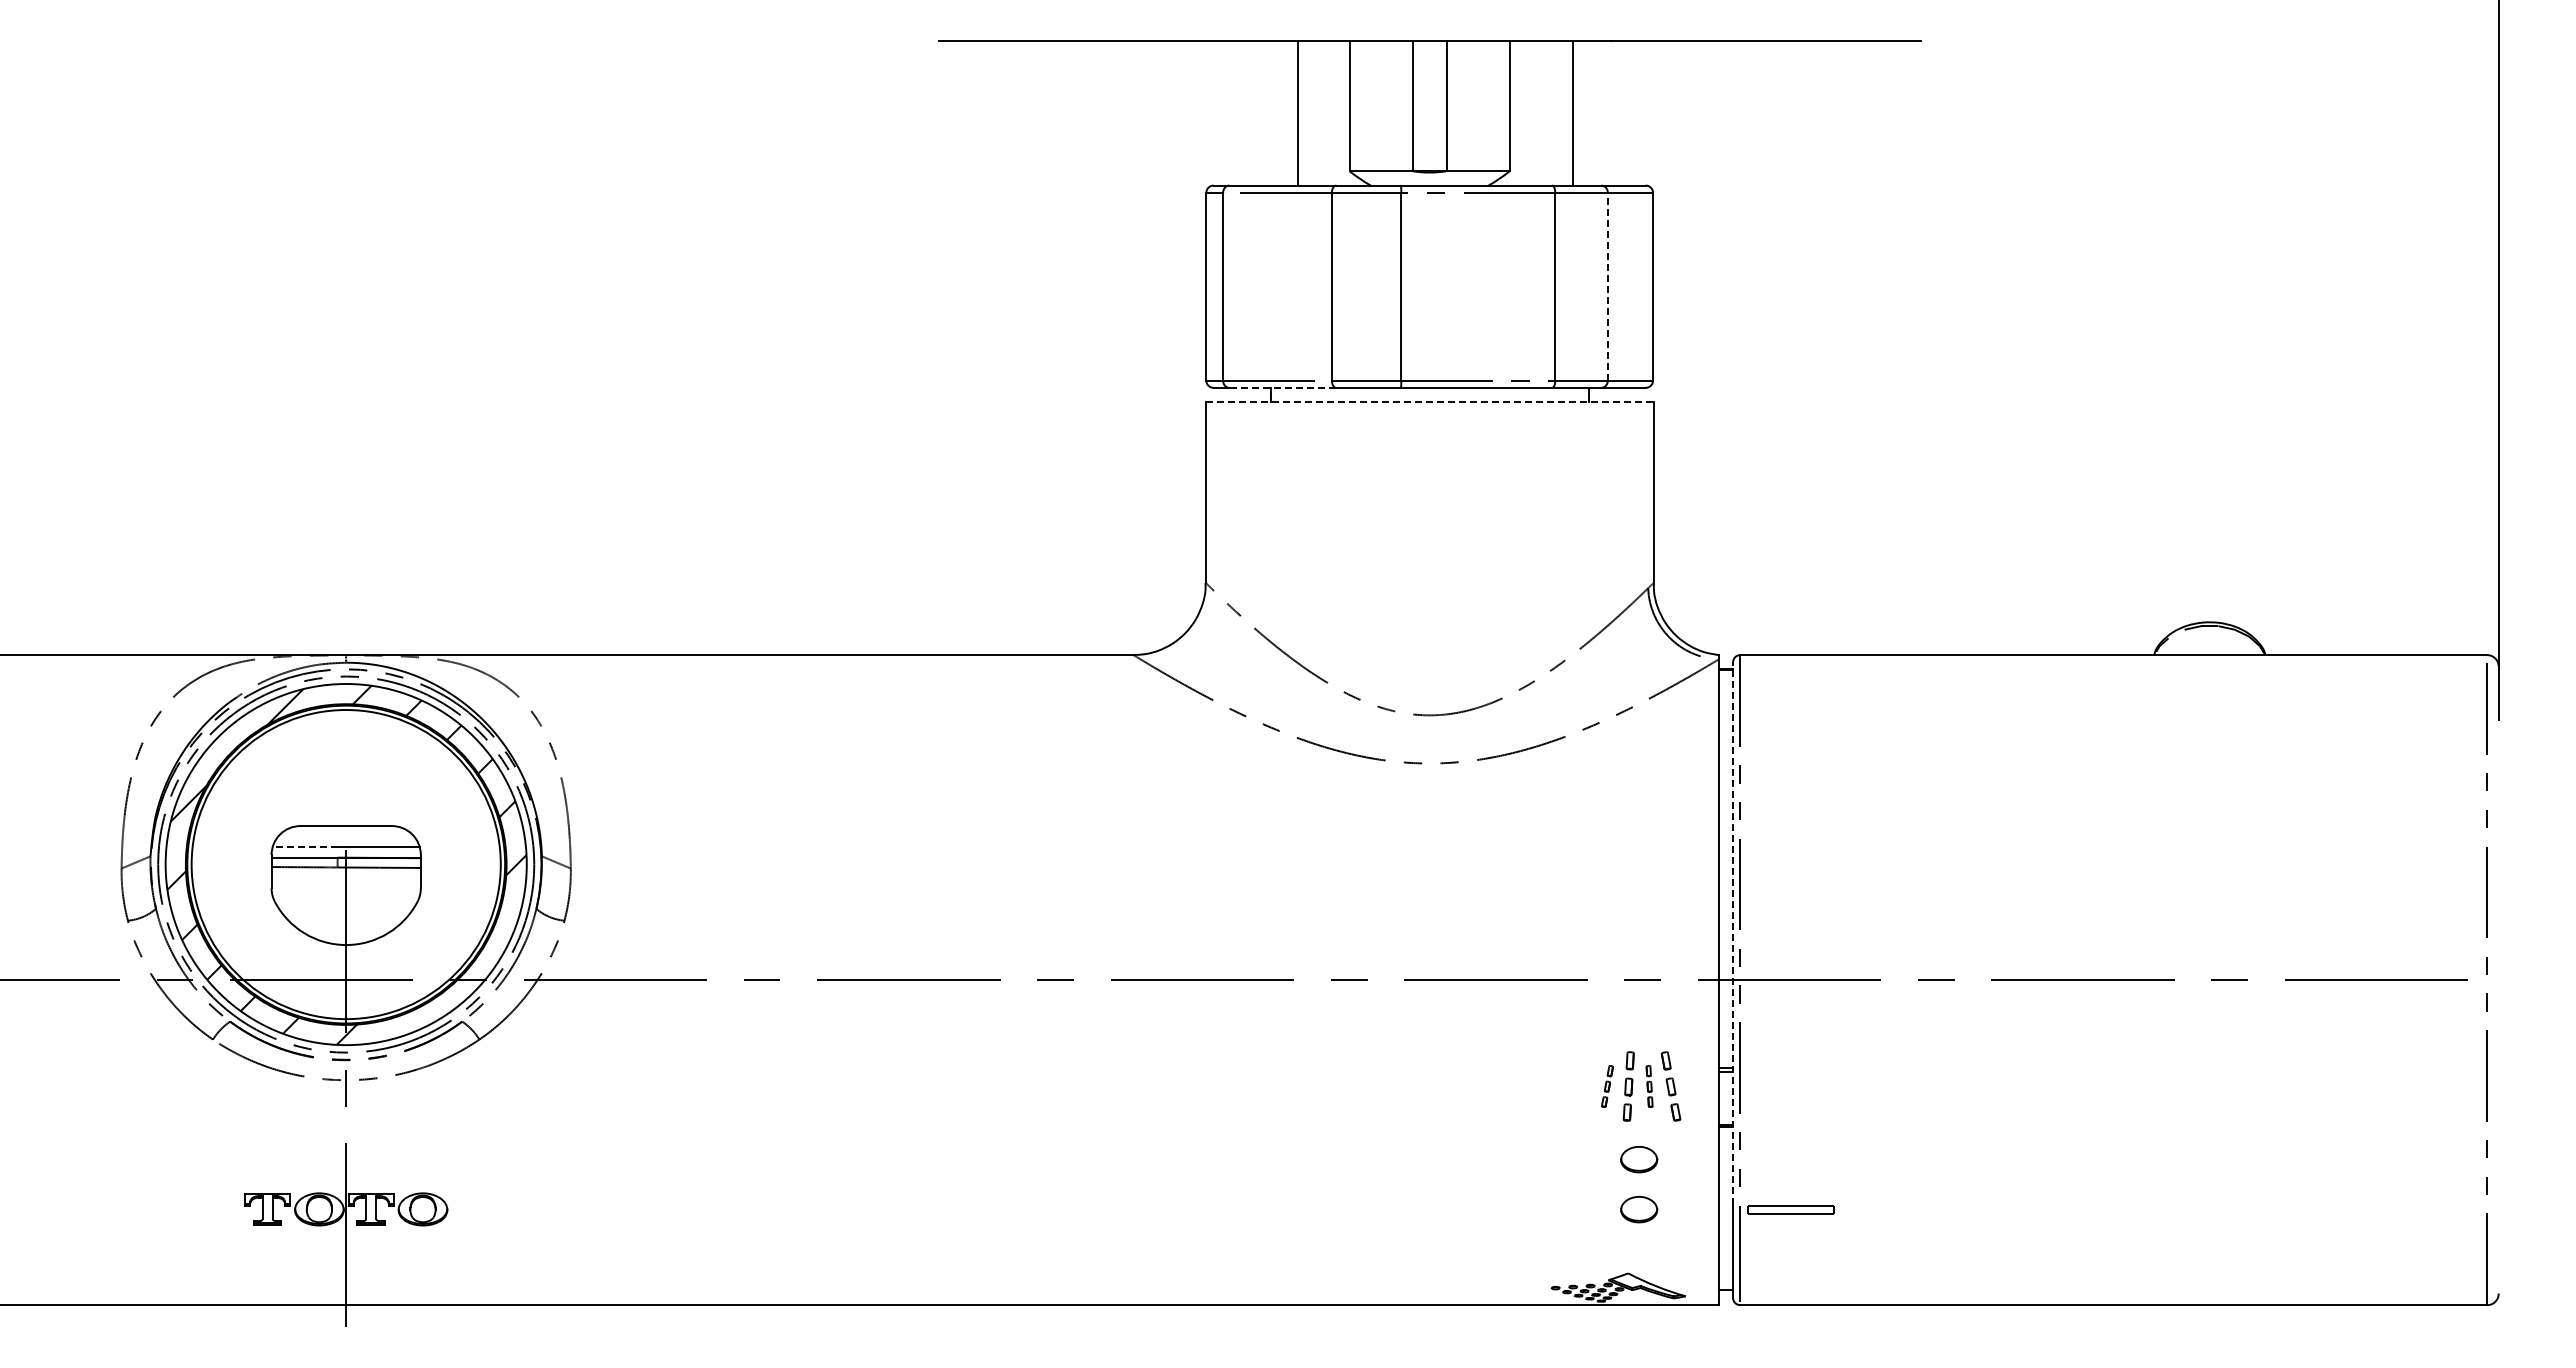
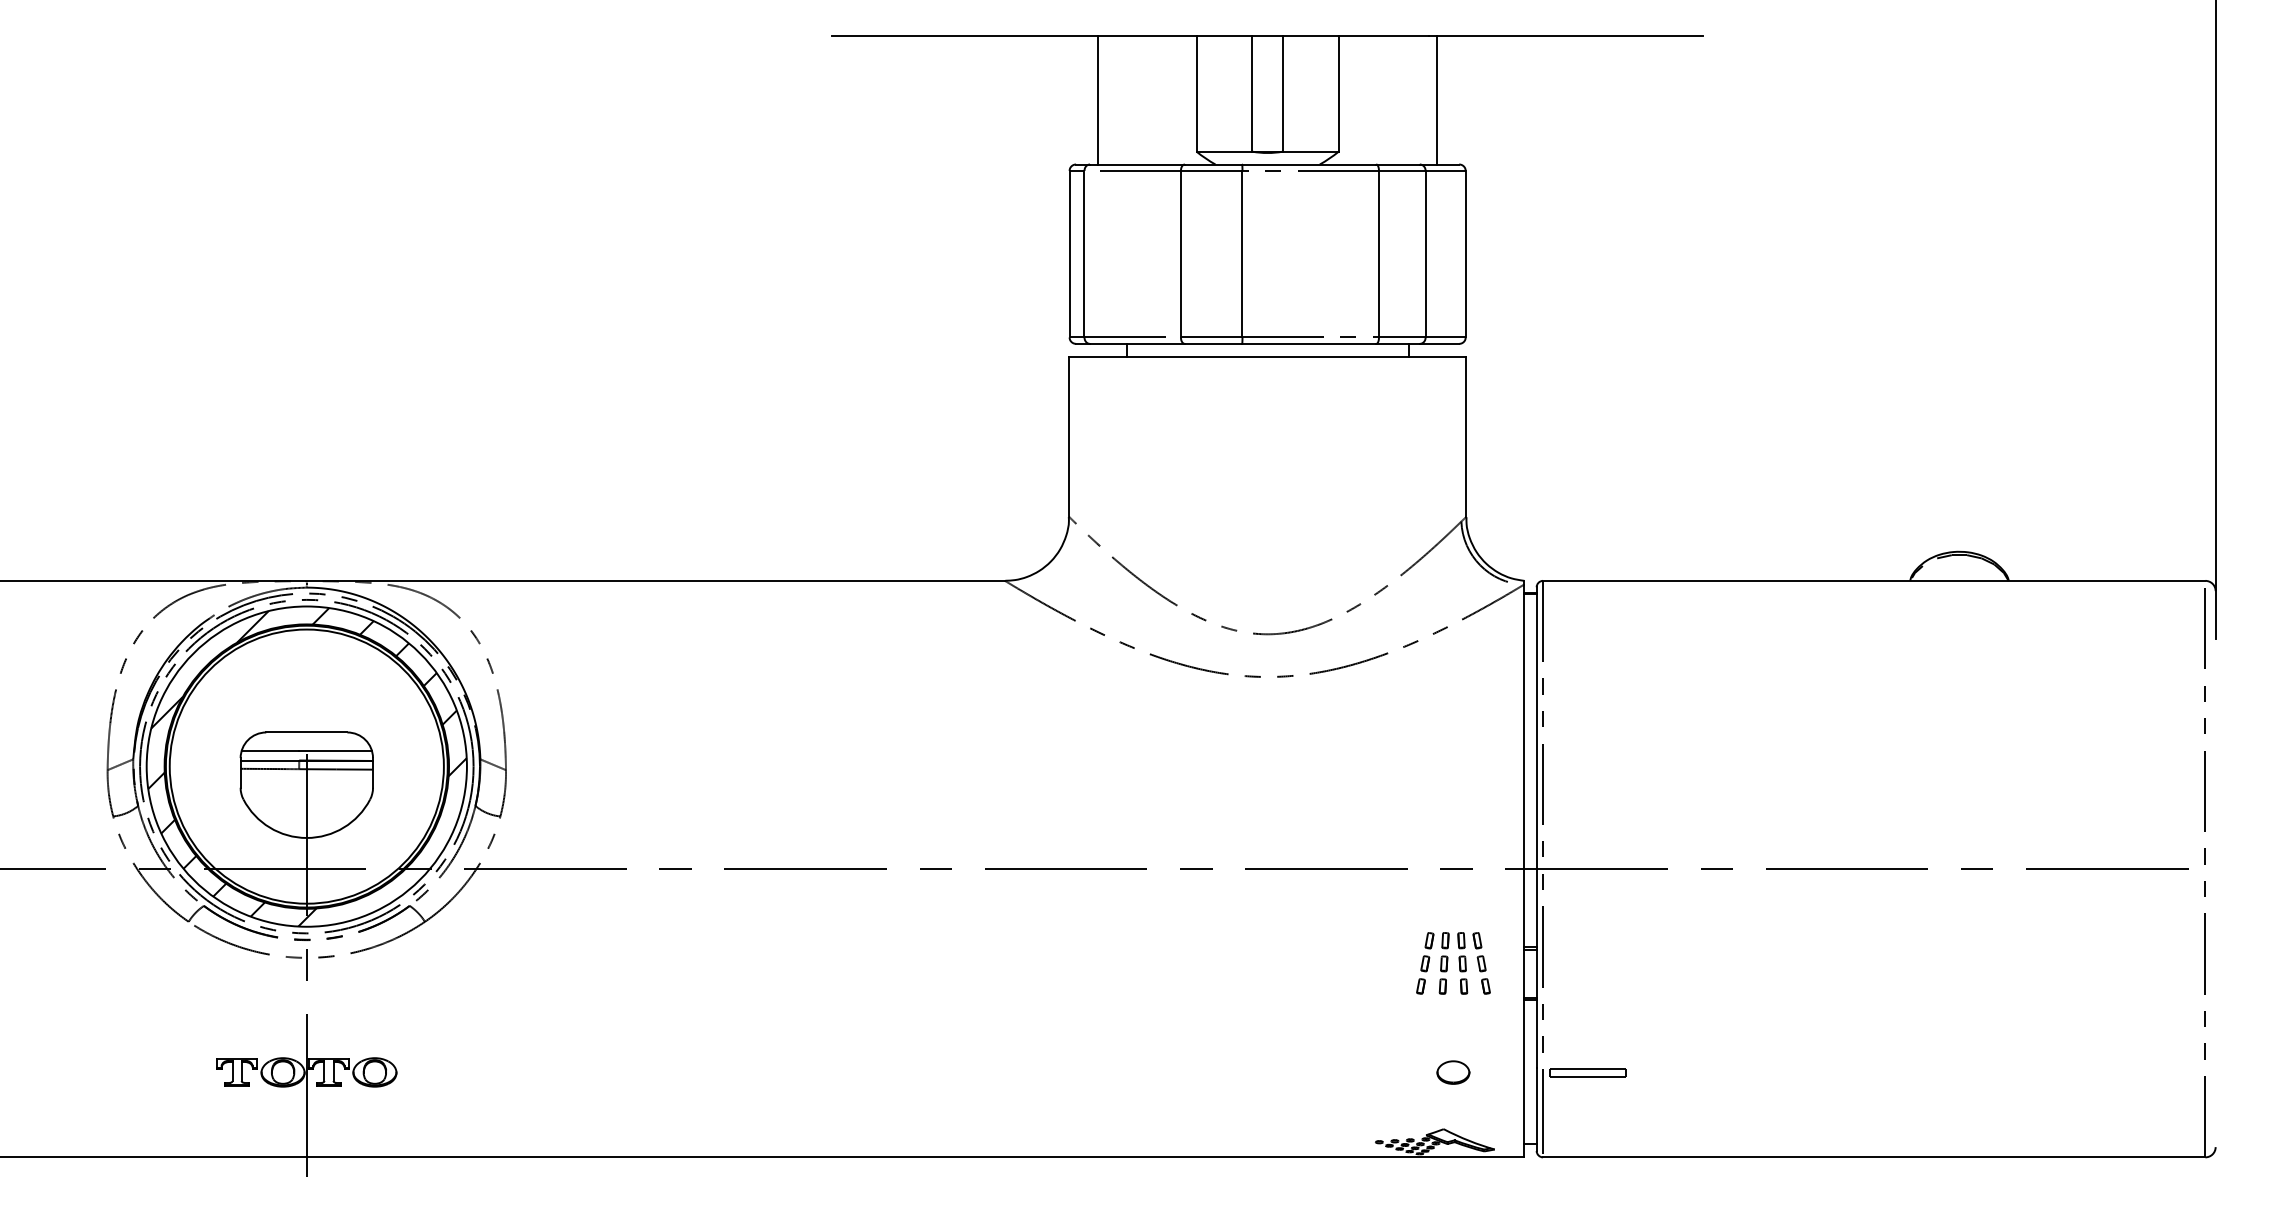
line: (1297, 113) -> (1098, 100), moved
line: (1572, 113) -> (1436, 100), moved
line: (1607, 286) -> (1425, 253), dashed -> solid
line: (1282, 387) -> (1137, 343), dashed -> solid
line: (1429, 402) -> (1267, 356), dashed -> solid
line: (305, 847) -> (270, 751), dashed -> solid
line: (1733, 933) -> (1537, 827), dashed -> solid
part: (1607, 1086) -> (1425, 963), size x1.67
part: (1649, 1086) -> (1462, 963), size x1.67
part: (1639, 1159) -> (1453, 1028), removed

